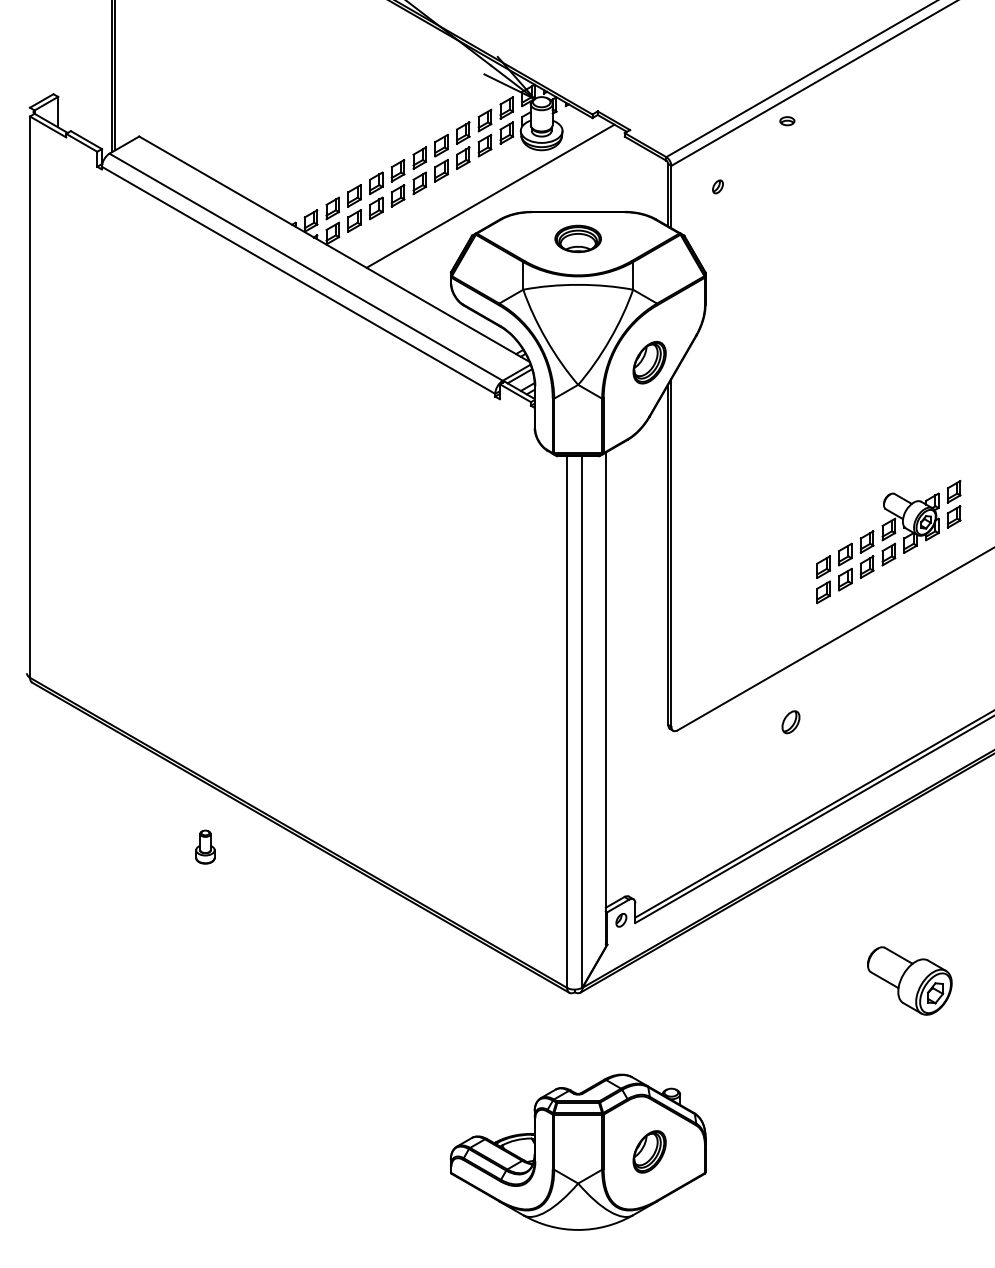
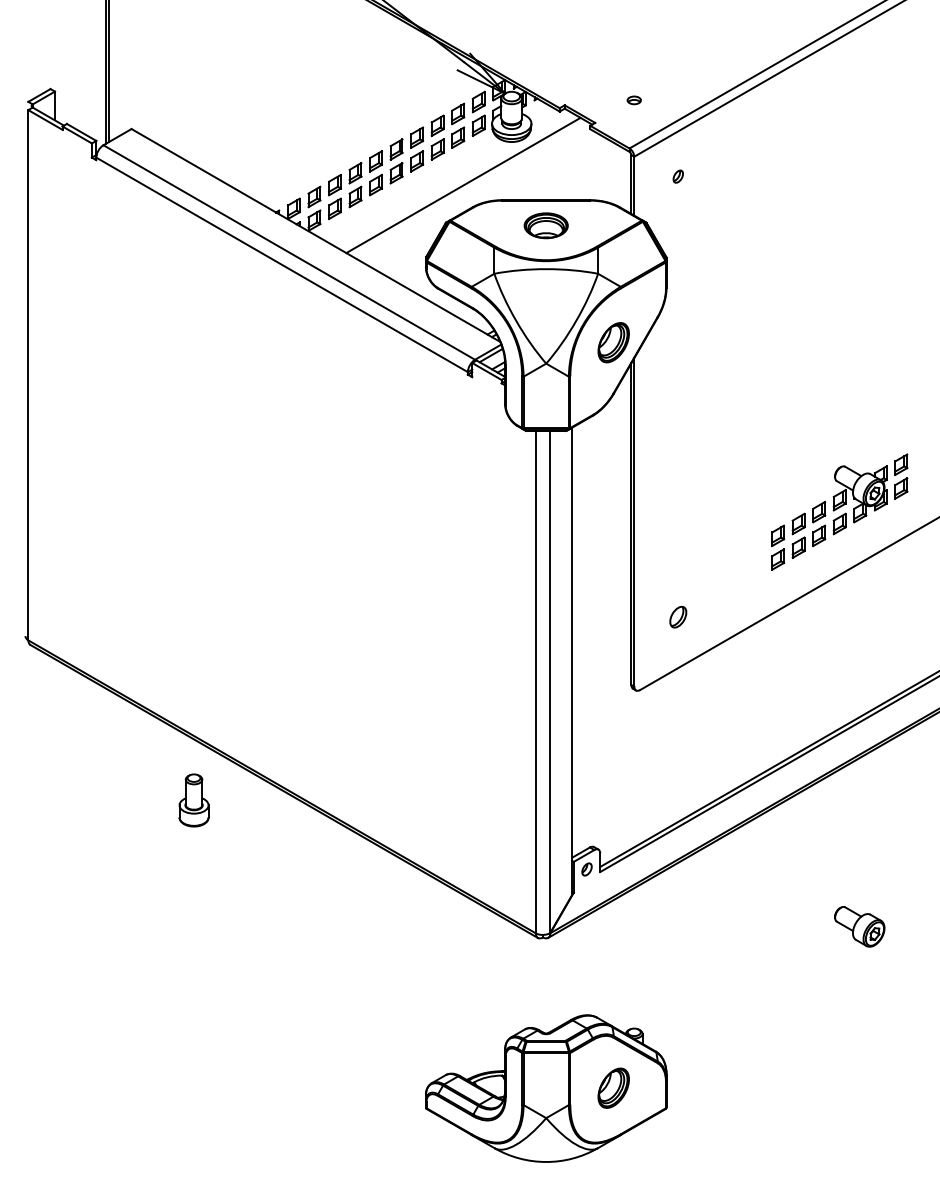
part: (787, 121) -> (634, 100), moved
part: (790, 722) -> (677, 617), moved
part: (205, 846) -> (194, 799), size x1.67
part: (910, 980) -> (860, 926), size x0.62

